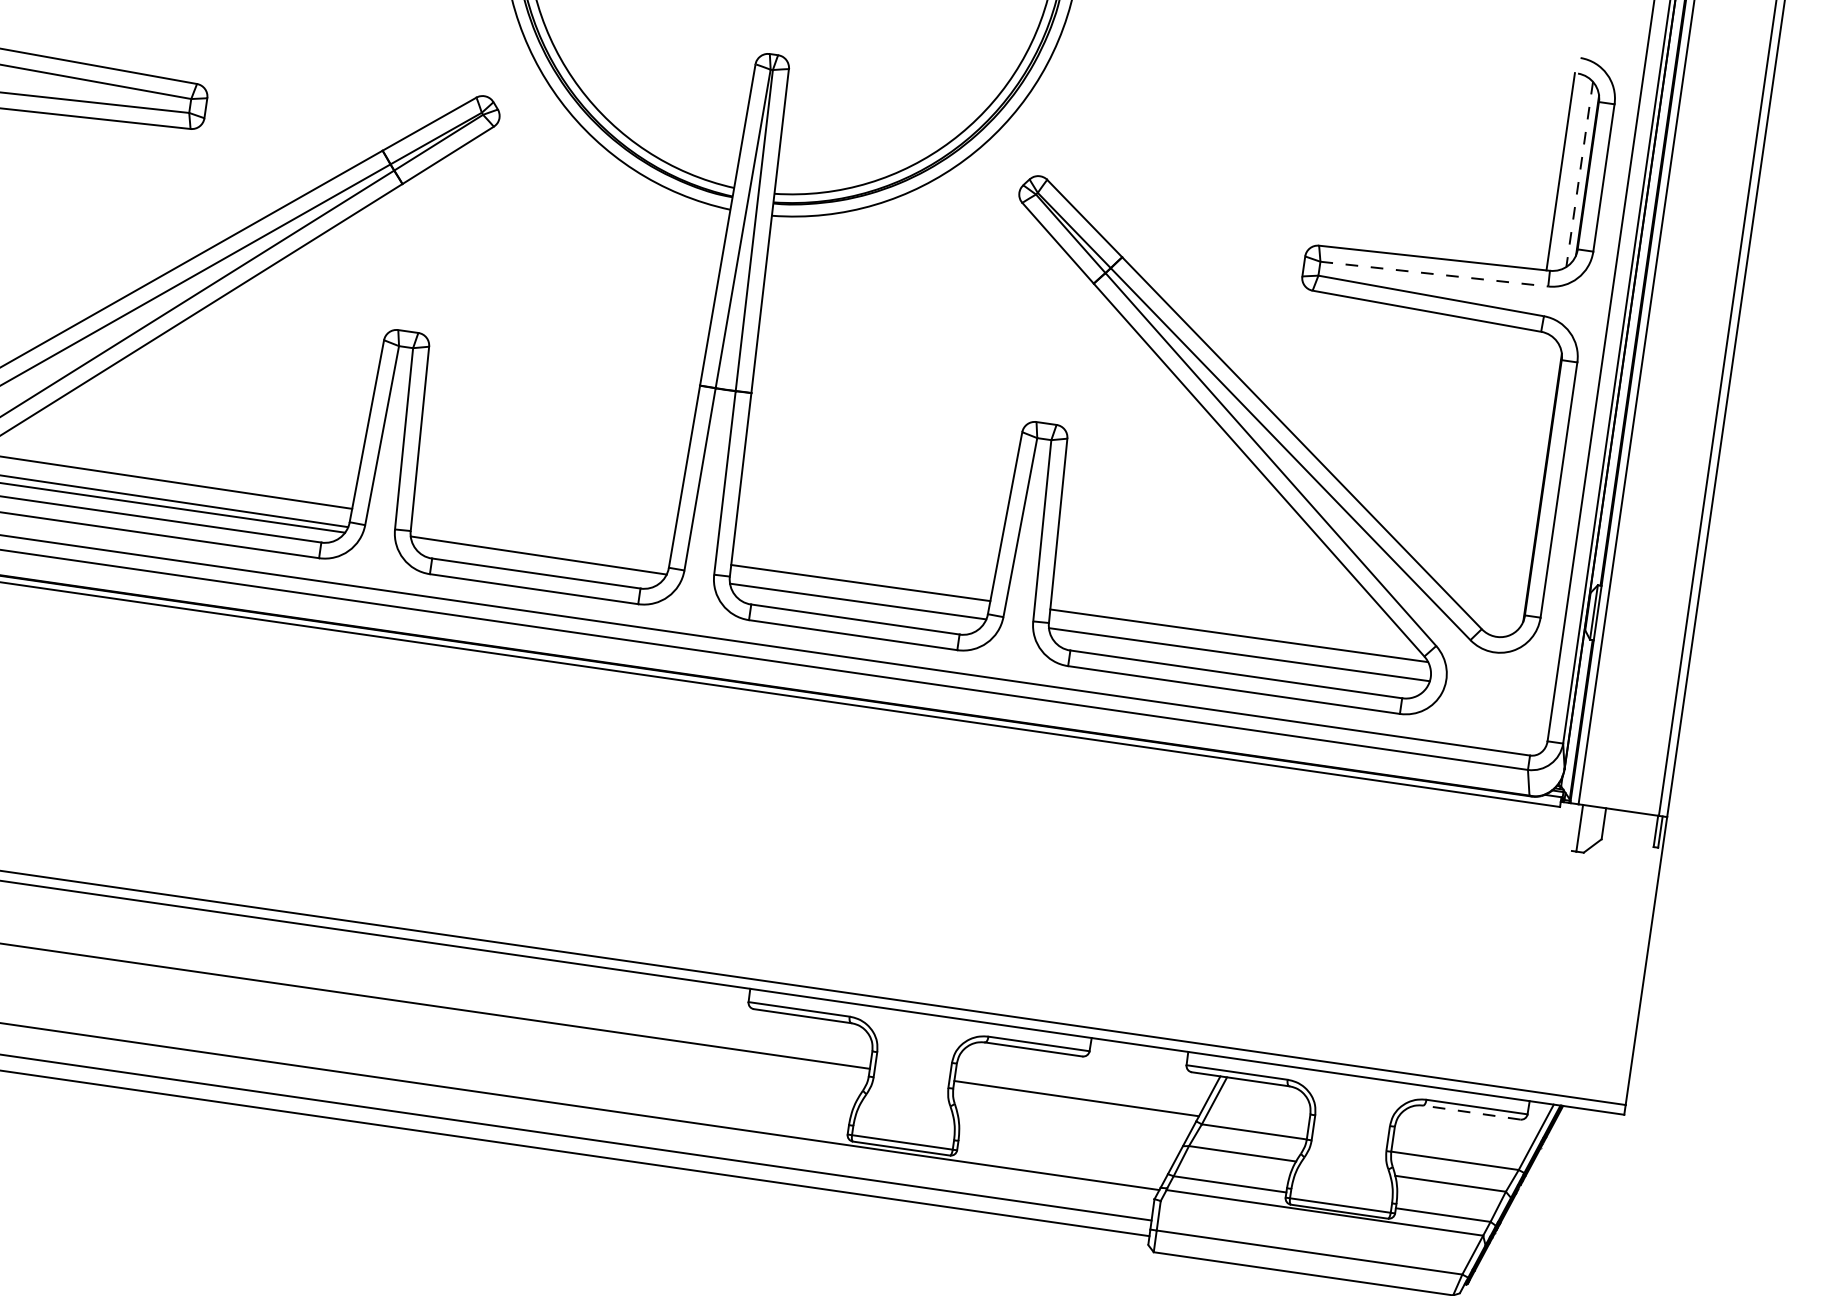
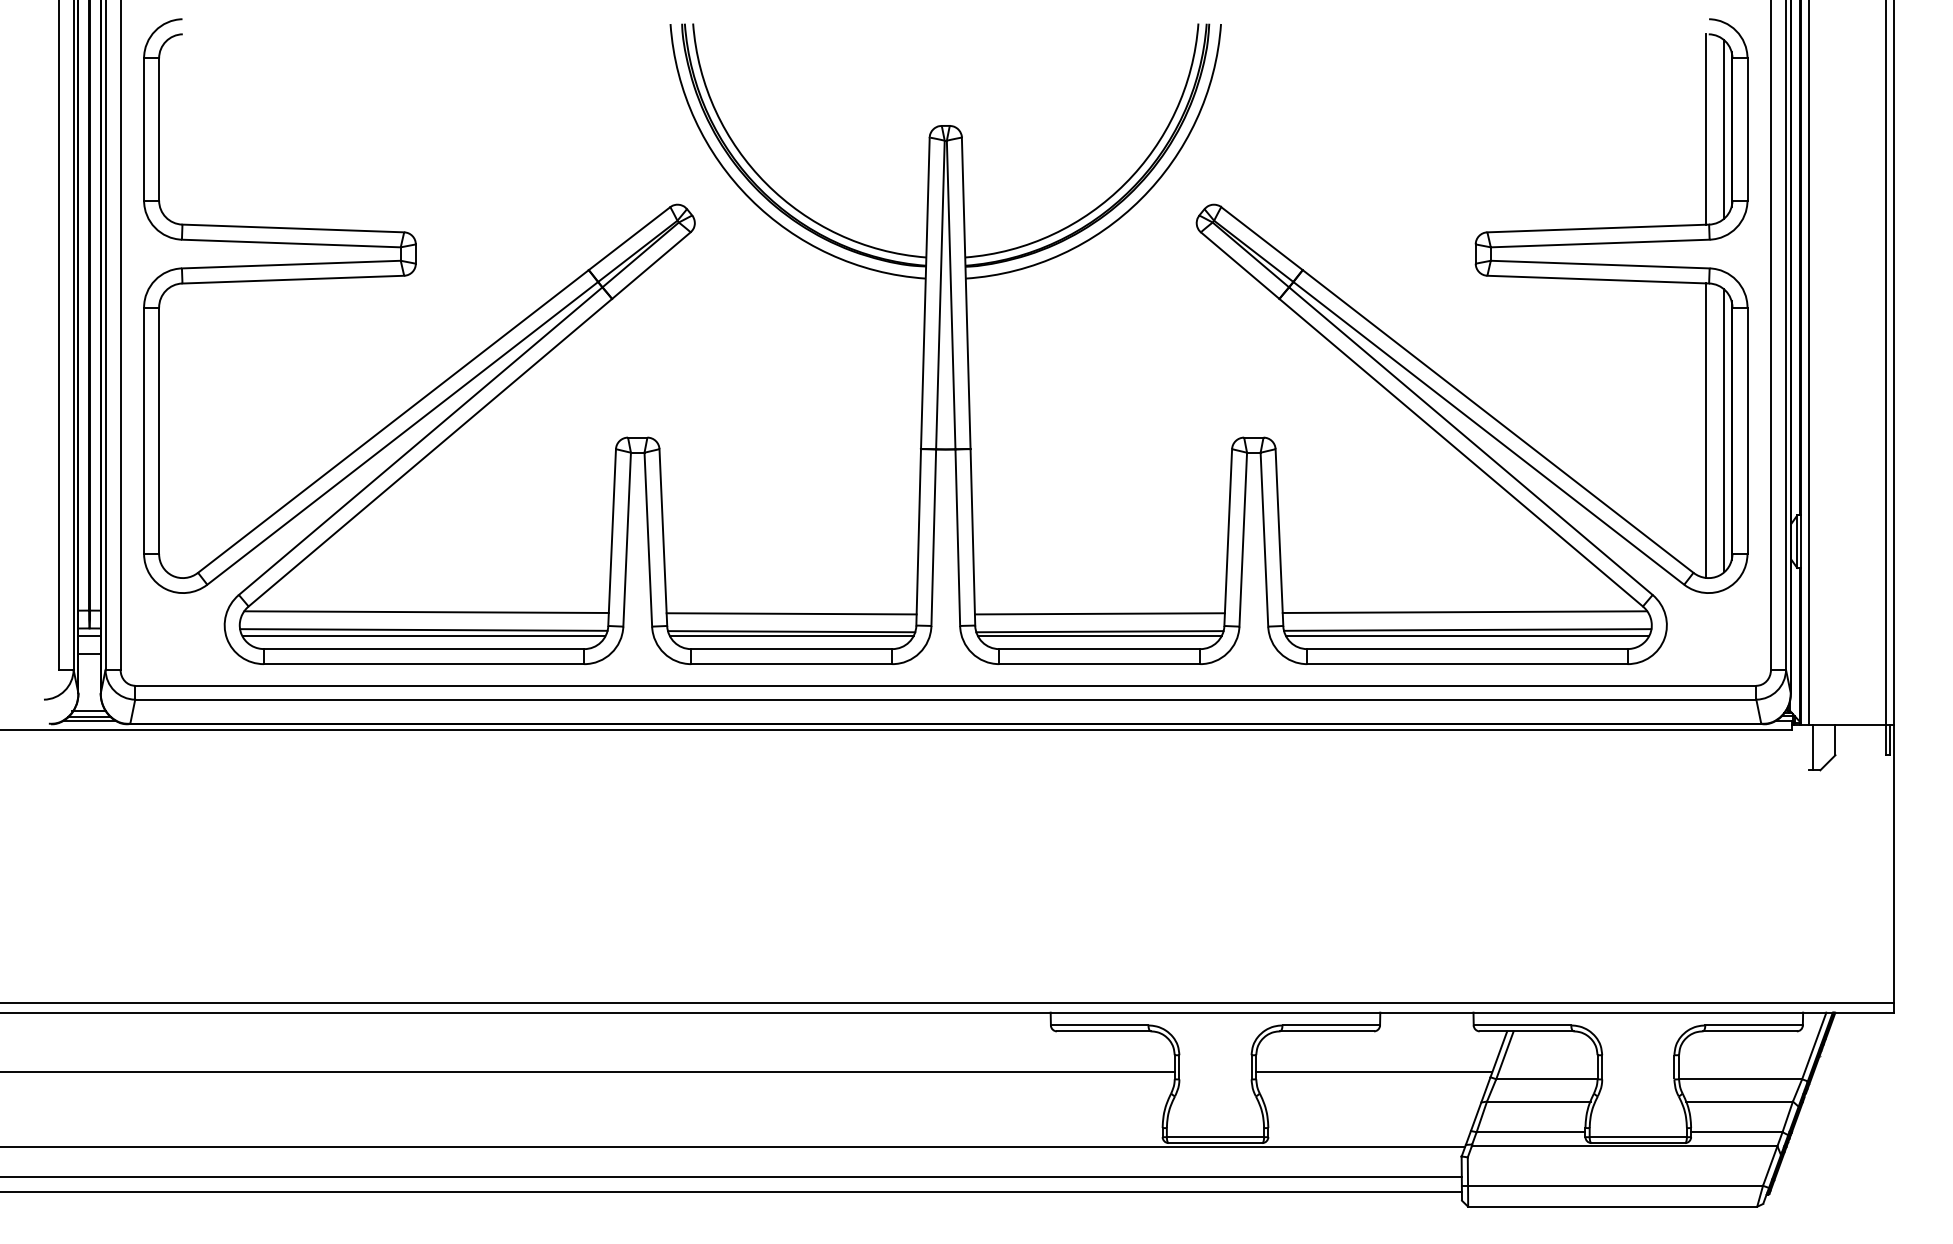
line: (1580, 174) -> (1724, 129), dashed -> solid
line: (1434, 274) -> (1600, 243), dashed -> solid
line: (1515, 483) -> (1705, 430), added
line: (1535, 486) -> (1724, 430), added
line: (541, 536) -> (791, 613), added
line: (537, 560) -> (791, 636), added
line: (856, 606) -> (1099, 636), added
line: (1238, 661) -> (1467, 636), added
line: (1471, 1112) -> (1749, 1031), dashed -> solid

